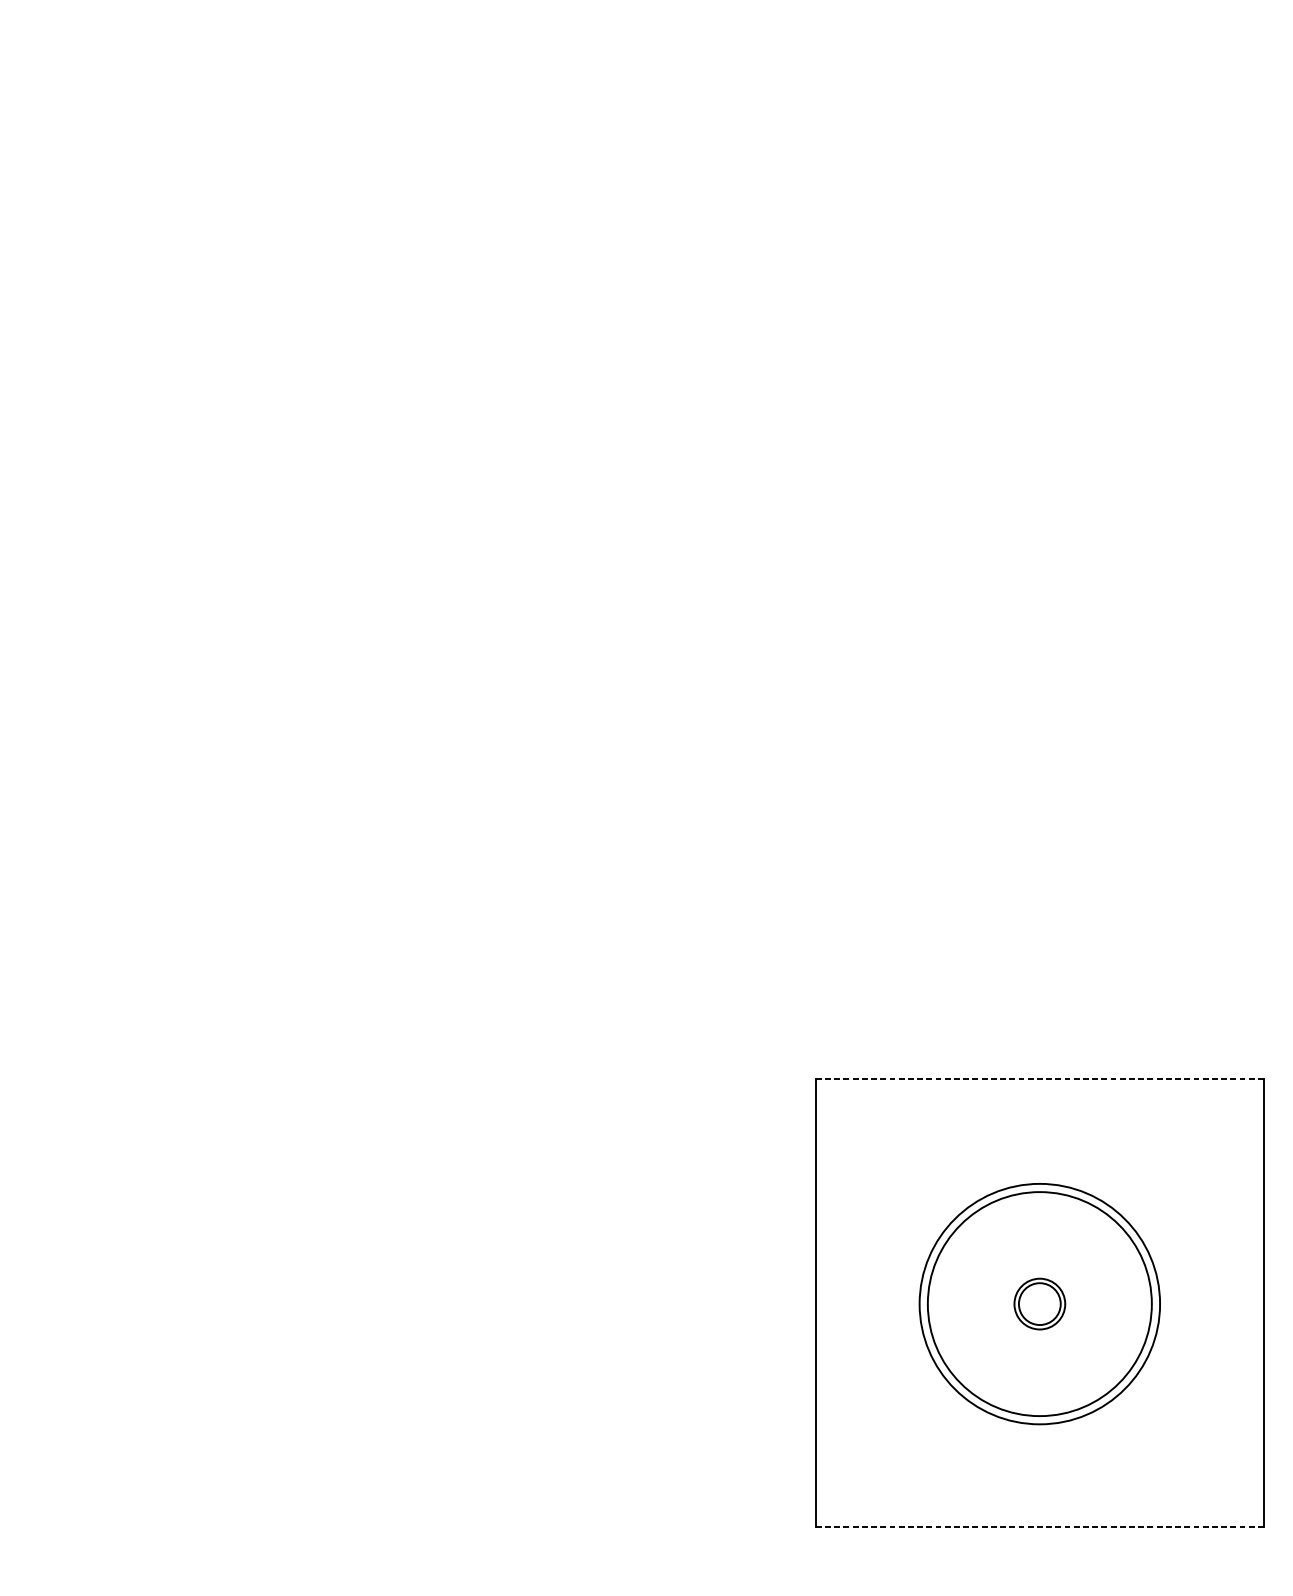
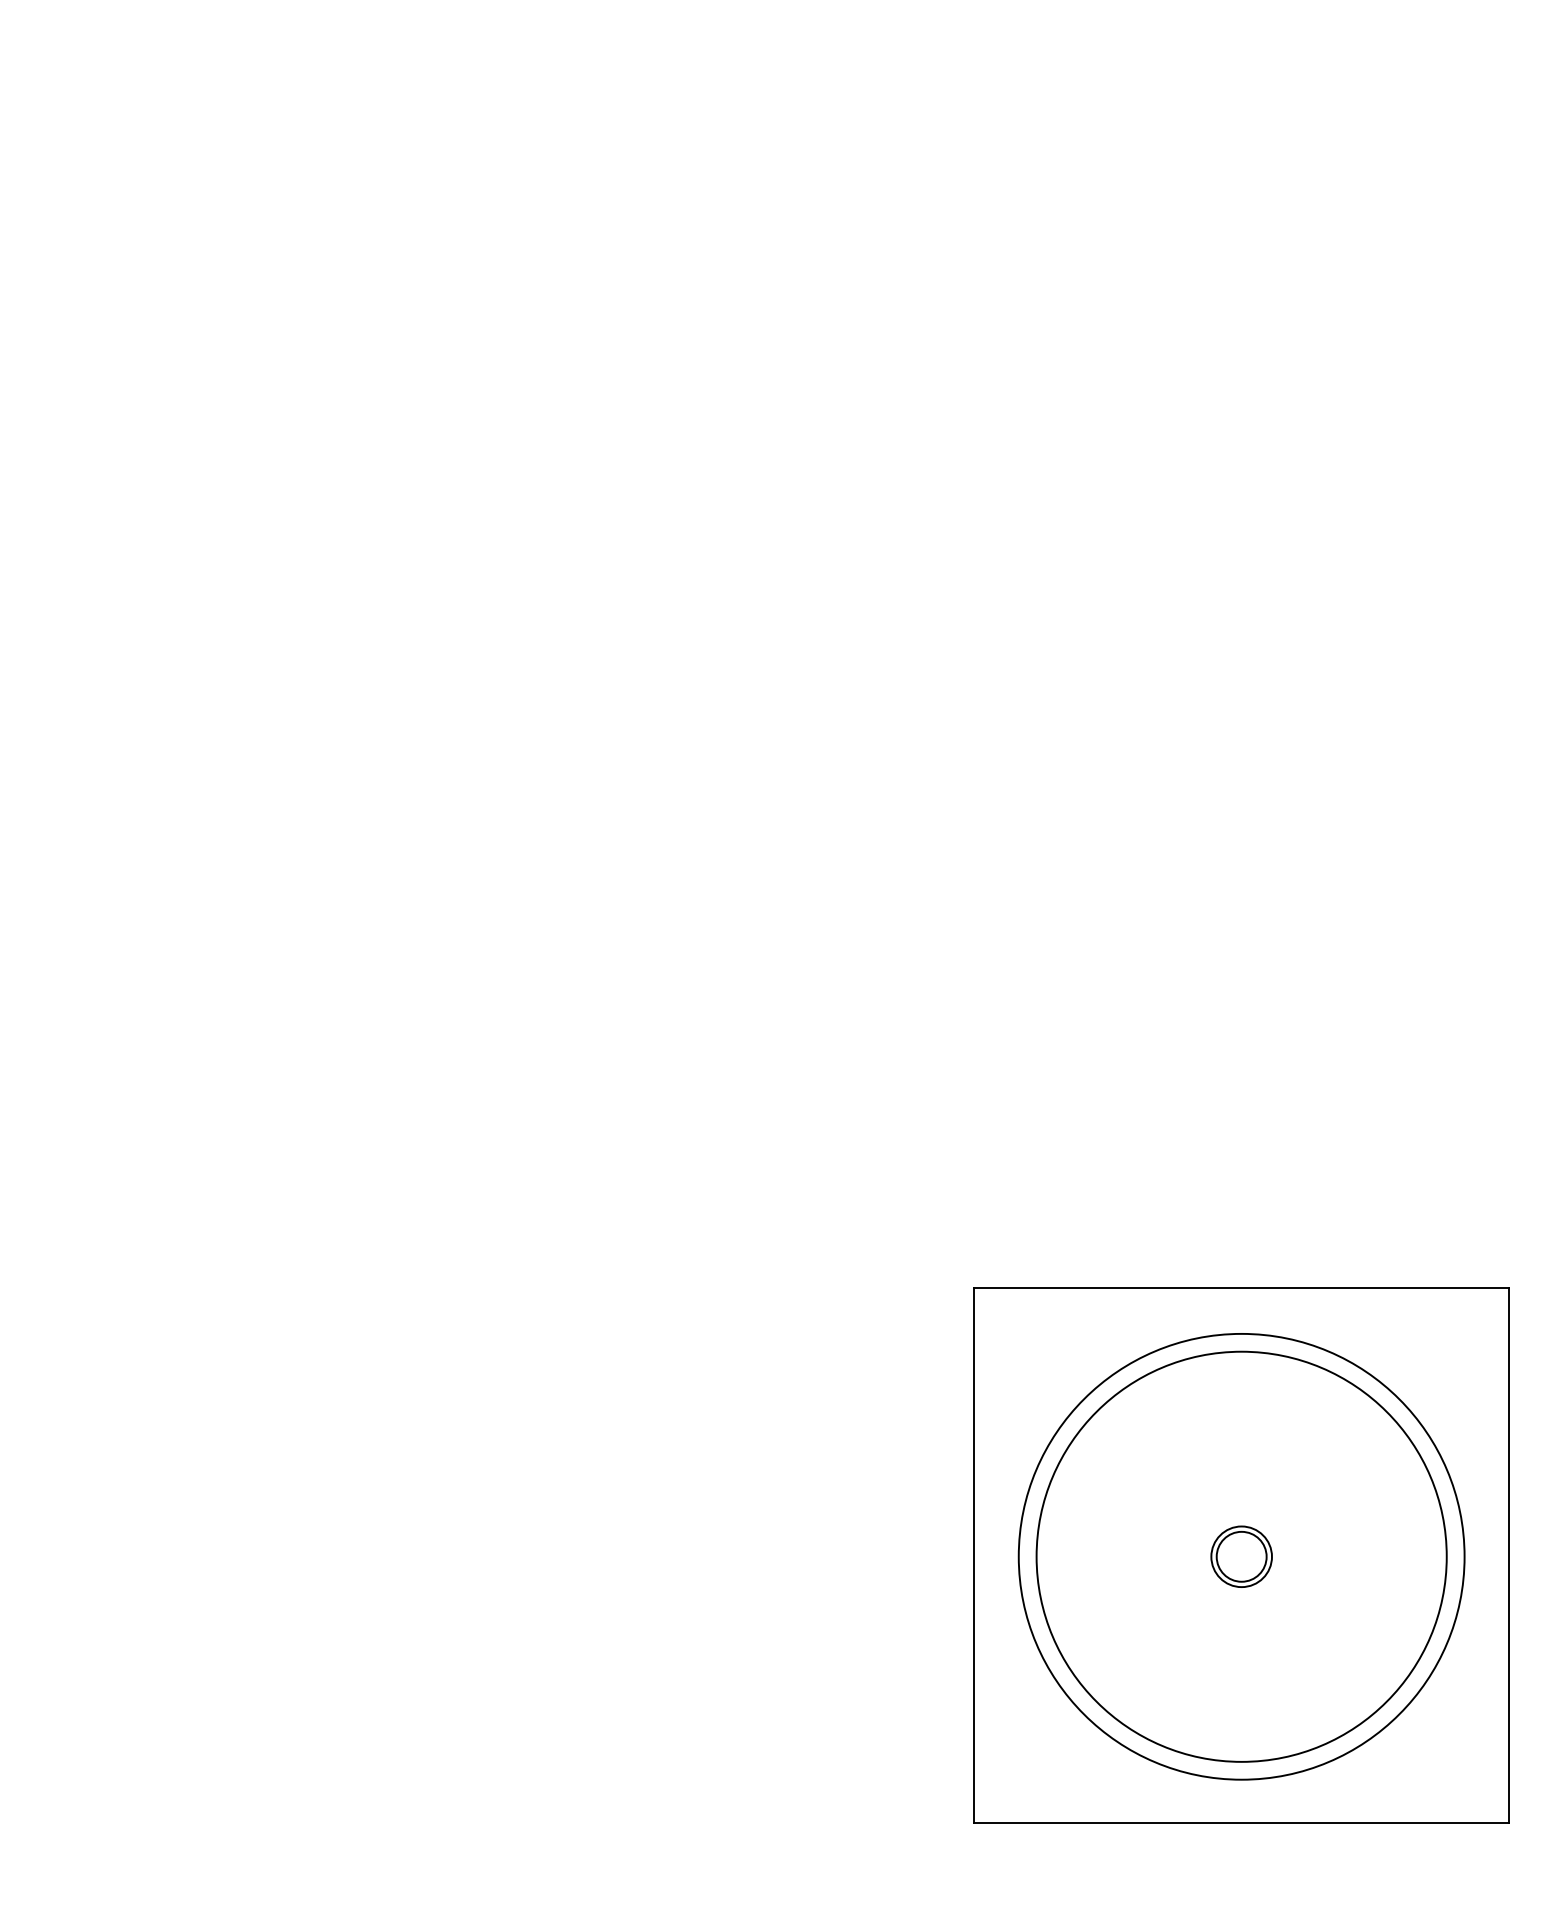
line: (1039, 1079) -> (1241, 1288), dashed -> solid
circle: (1039, 1303) -> (1241, 1556), size x1.43
circle: (1039, 1303) -> (1241, 1556), size x1.67
line: (1040, 1527) -> (1242, 1823), dashed -> solid

